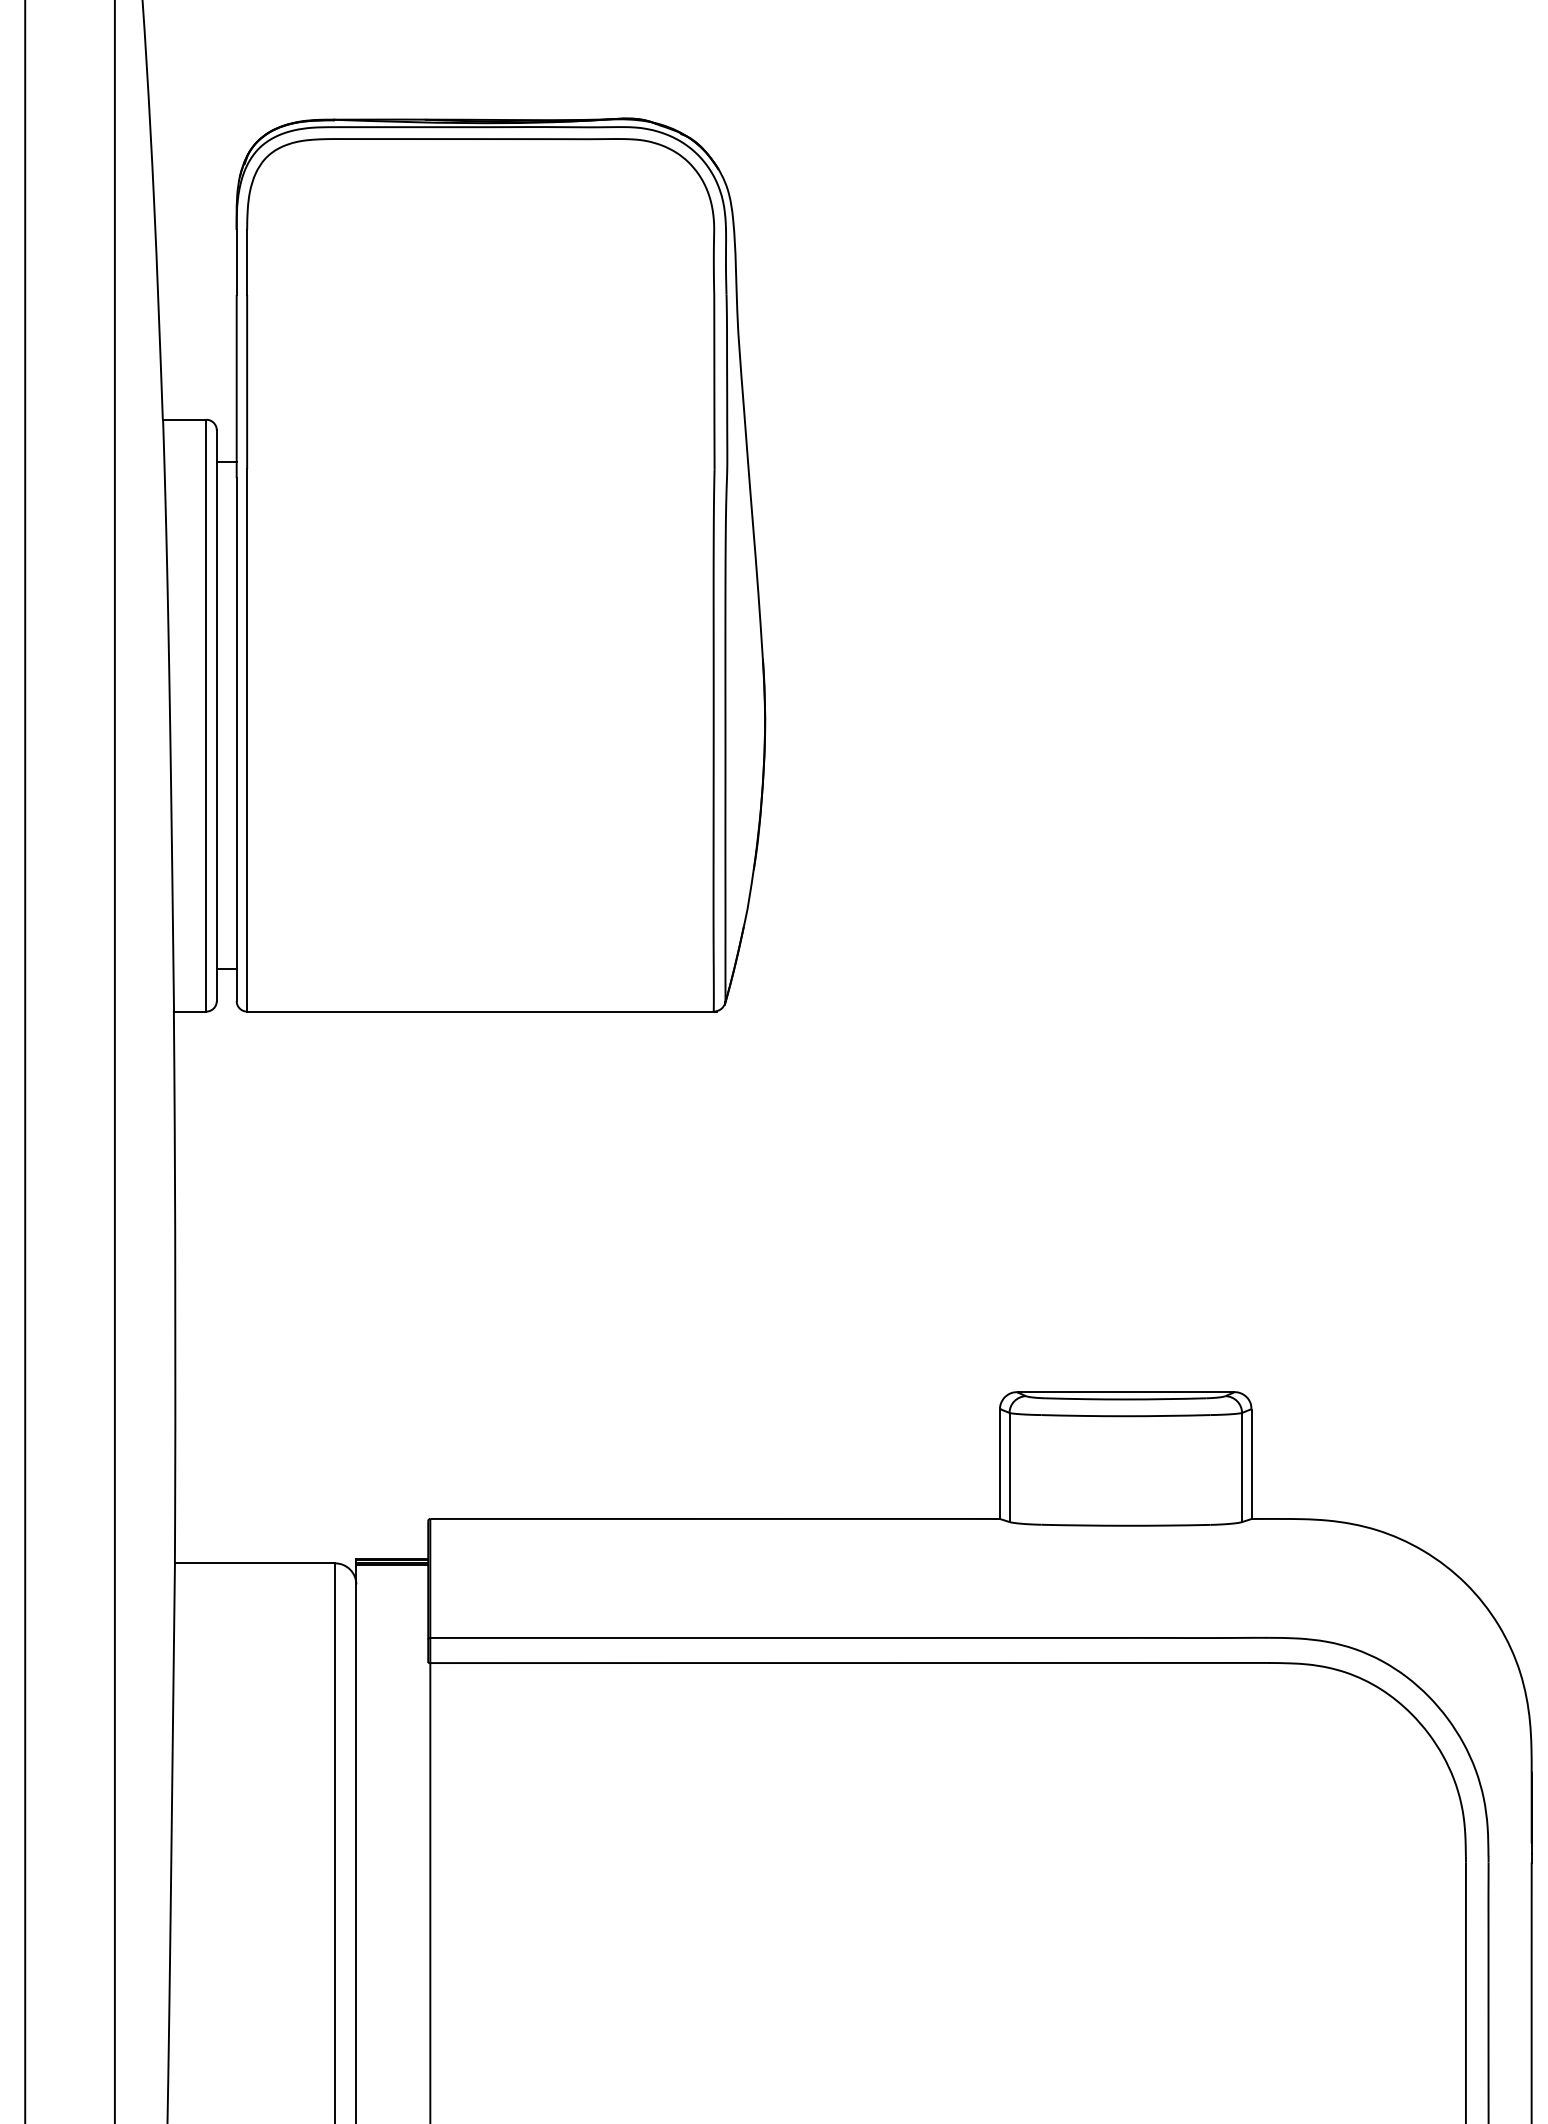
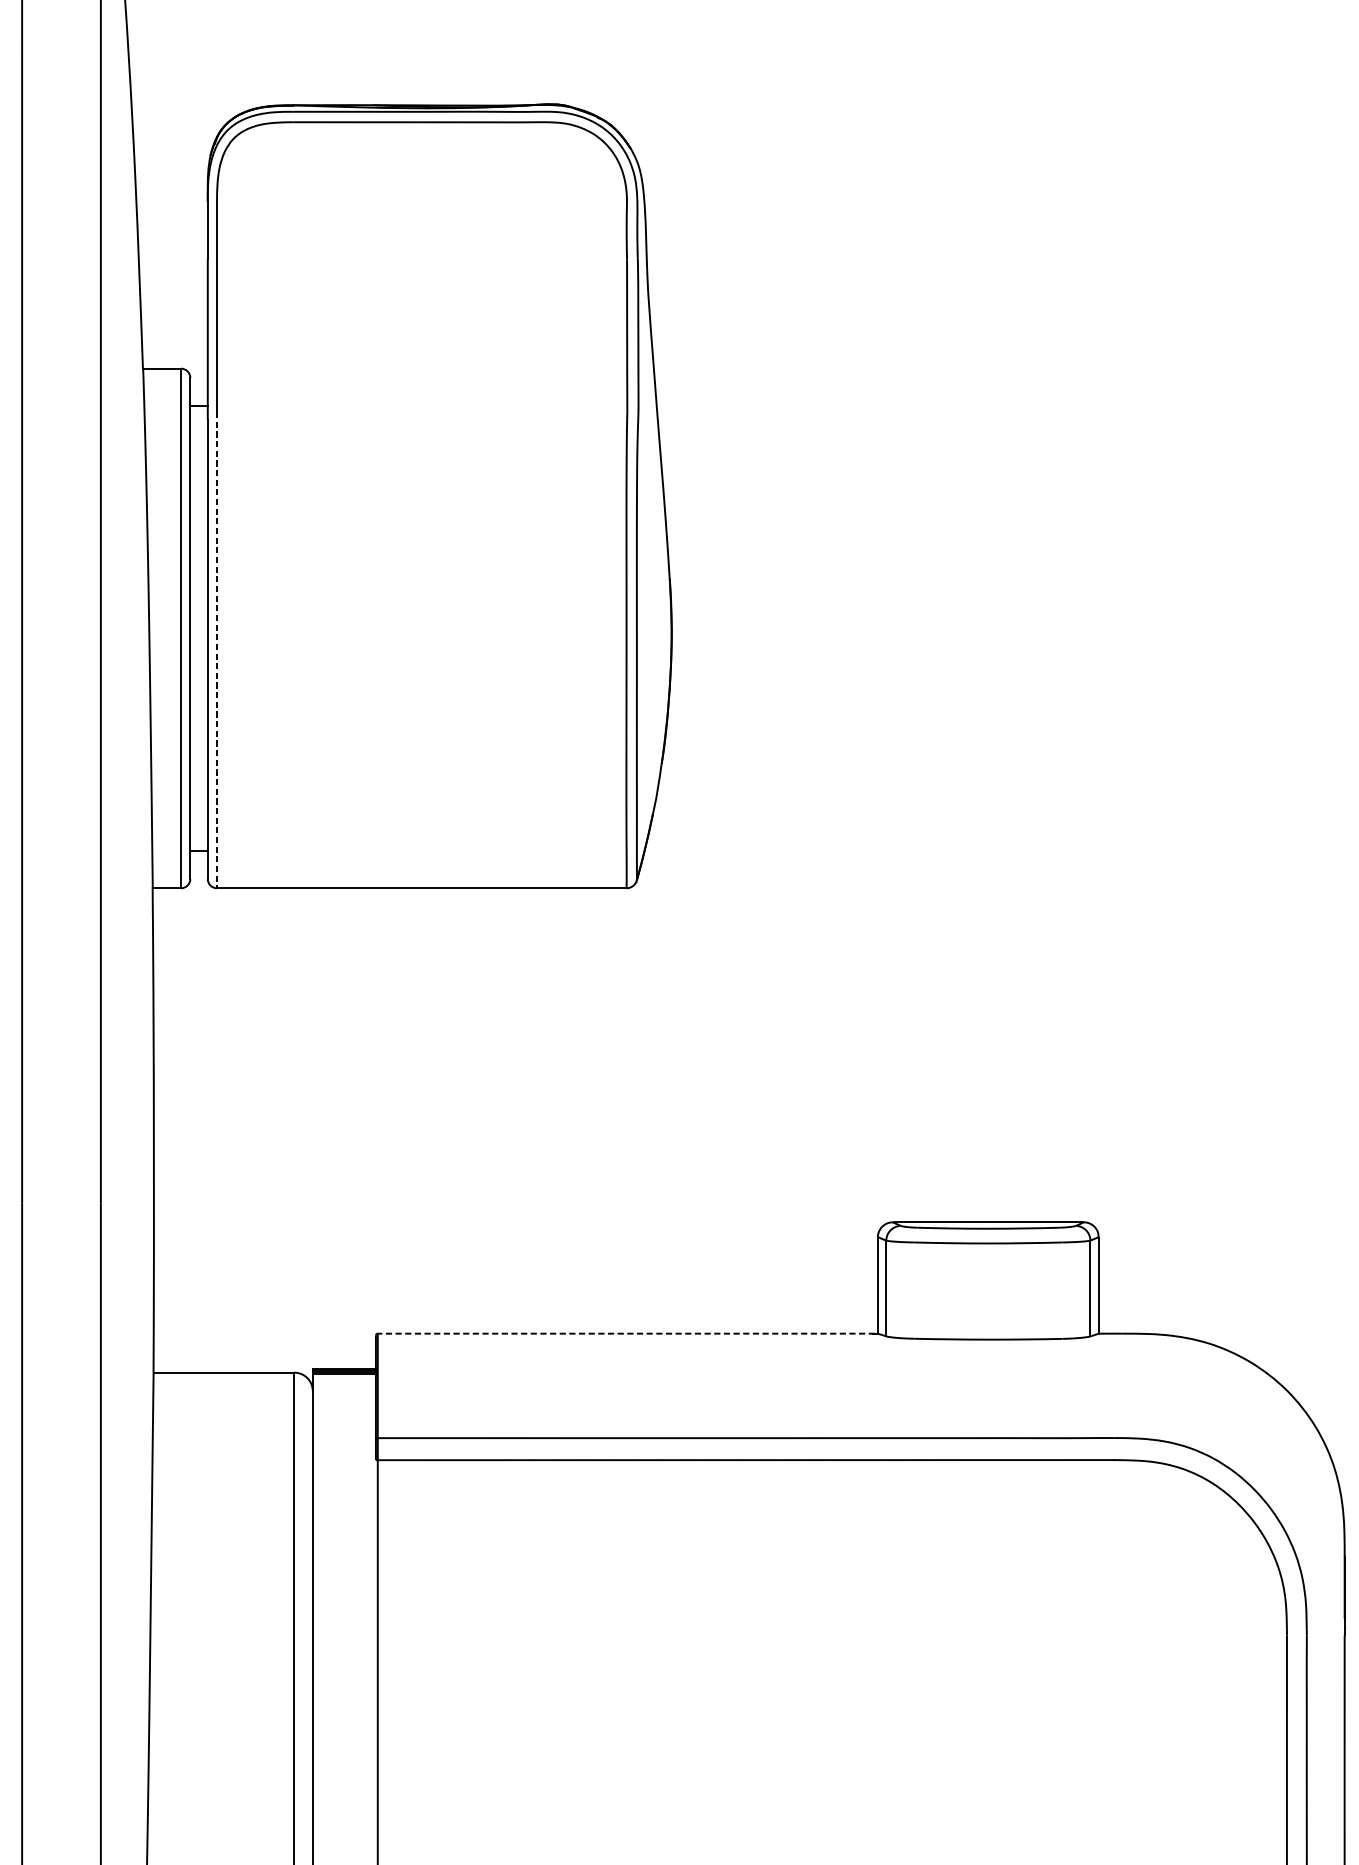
line: (247, 740) -> (217, 650), solid -> dashed
line: (713, 1518) -> (626, 1333), solid -> dashed

